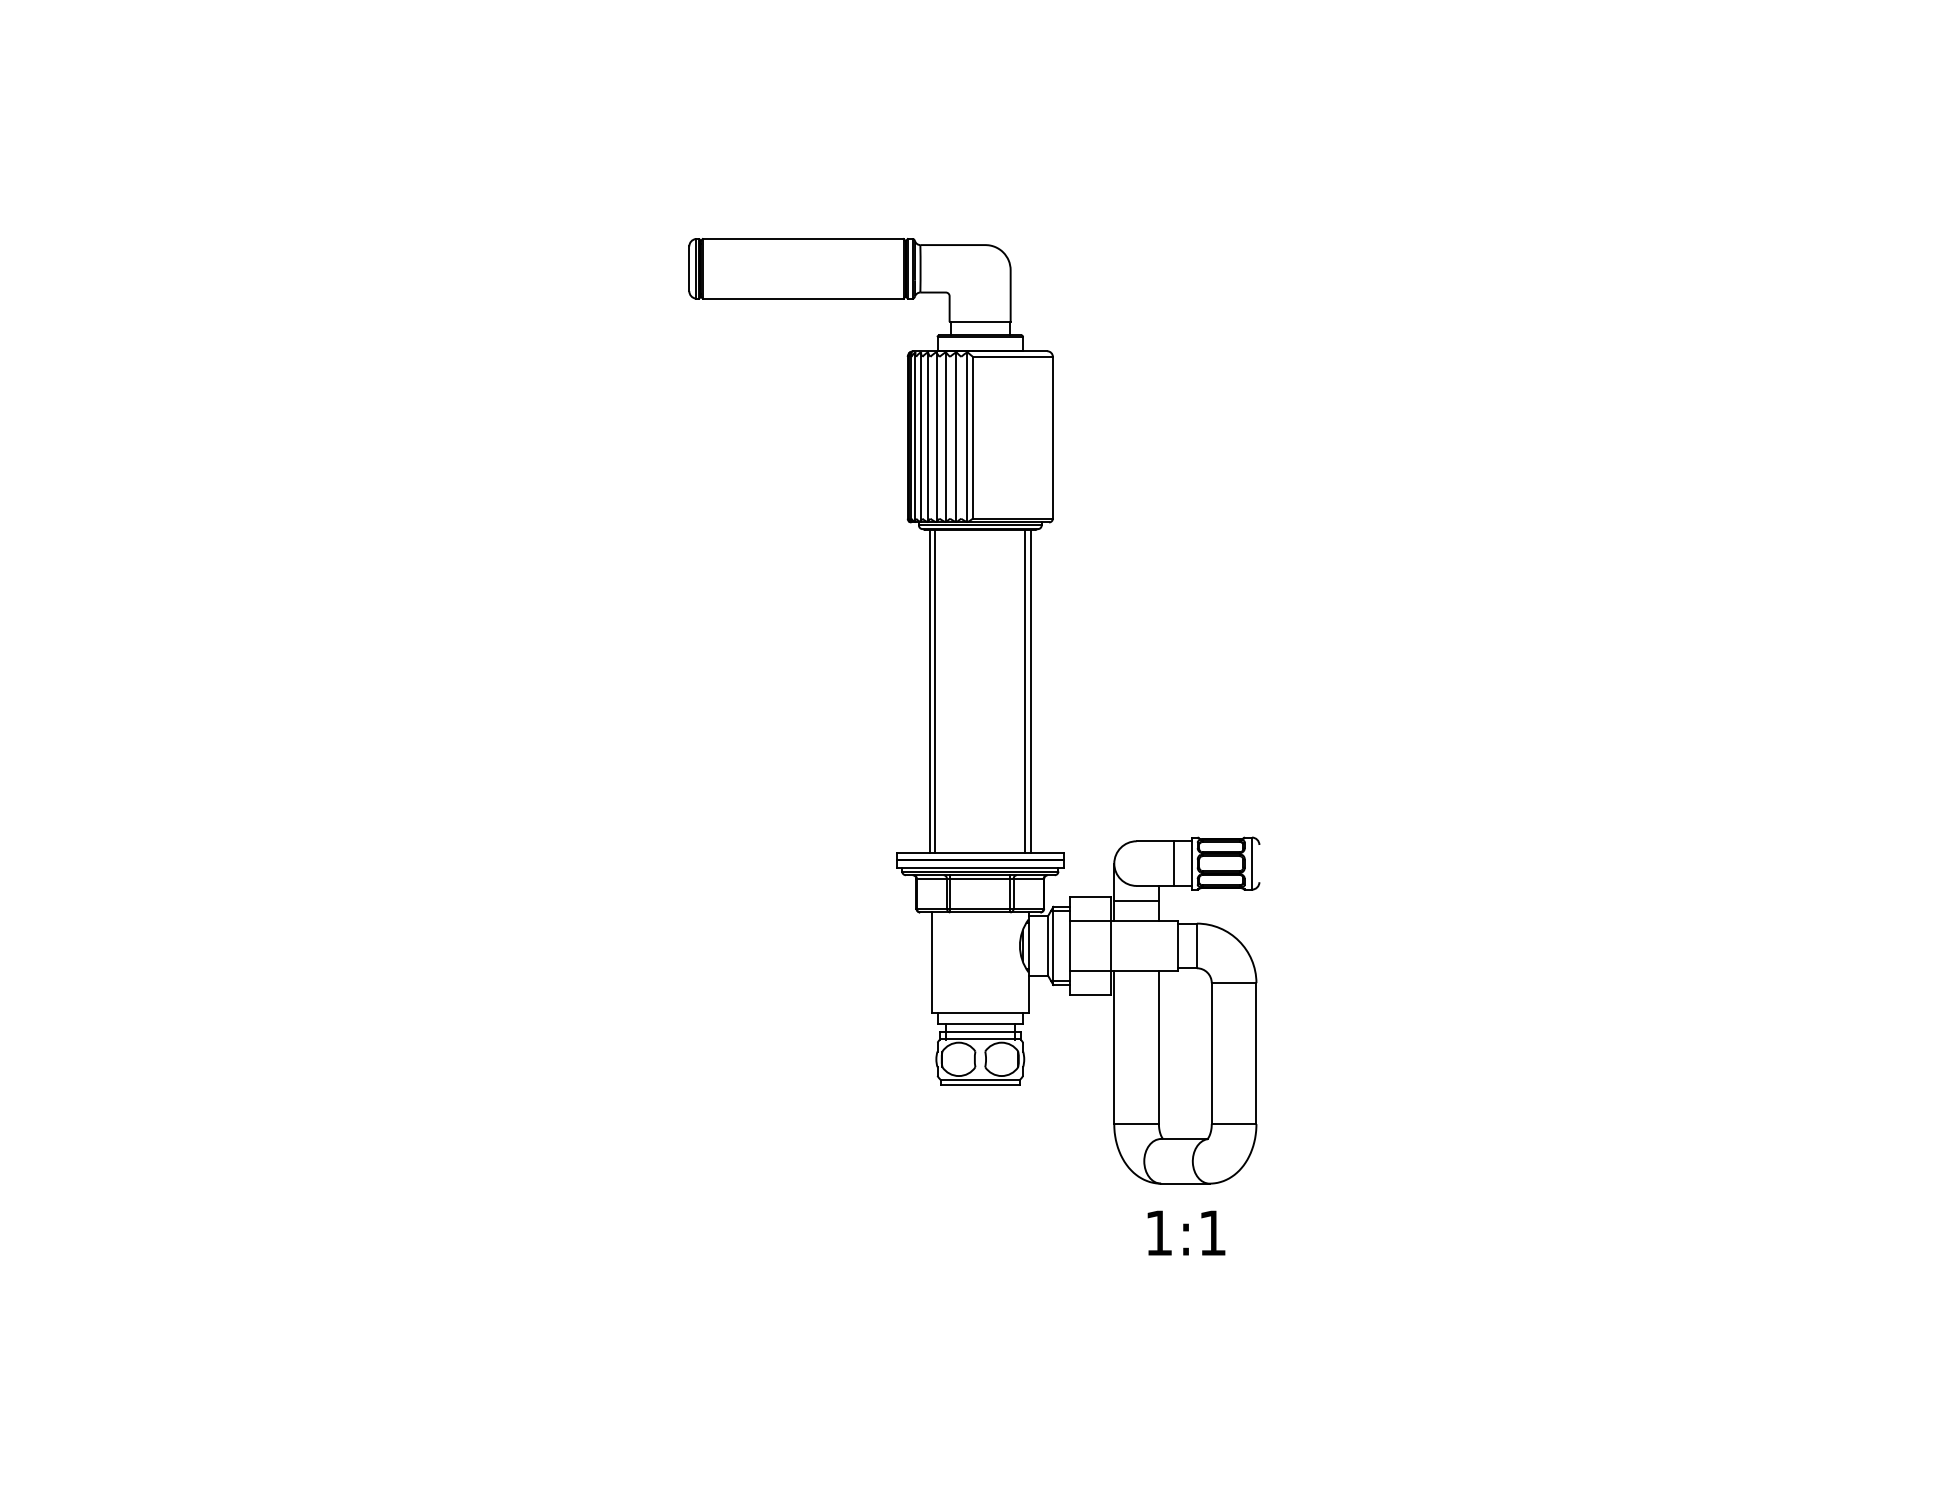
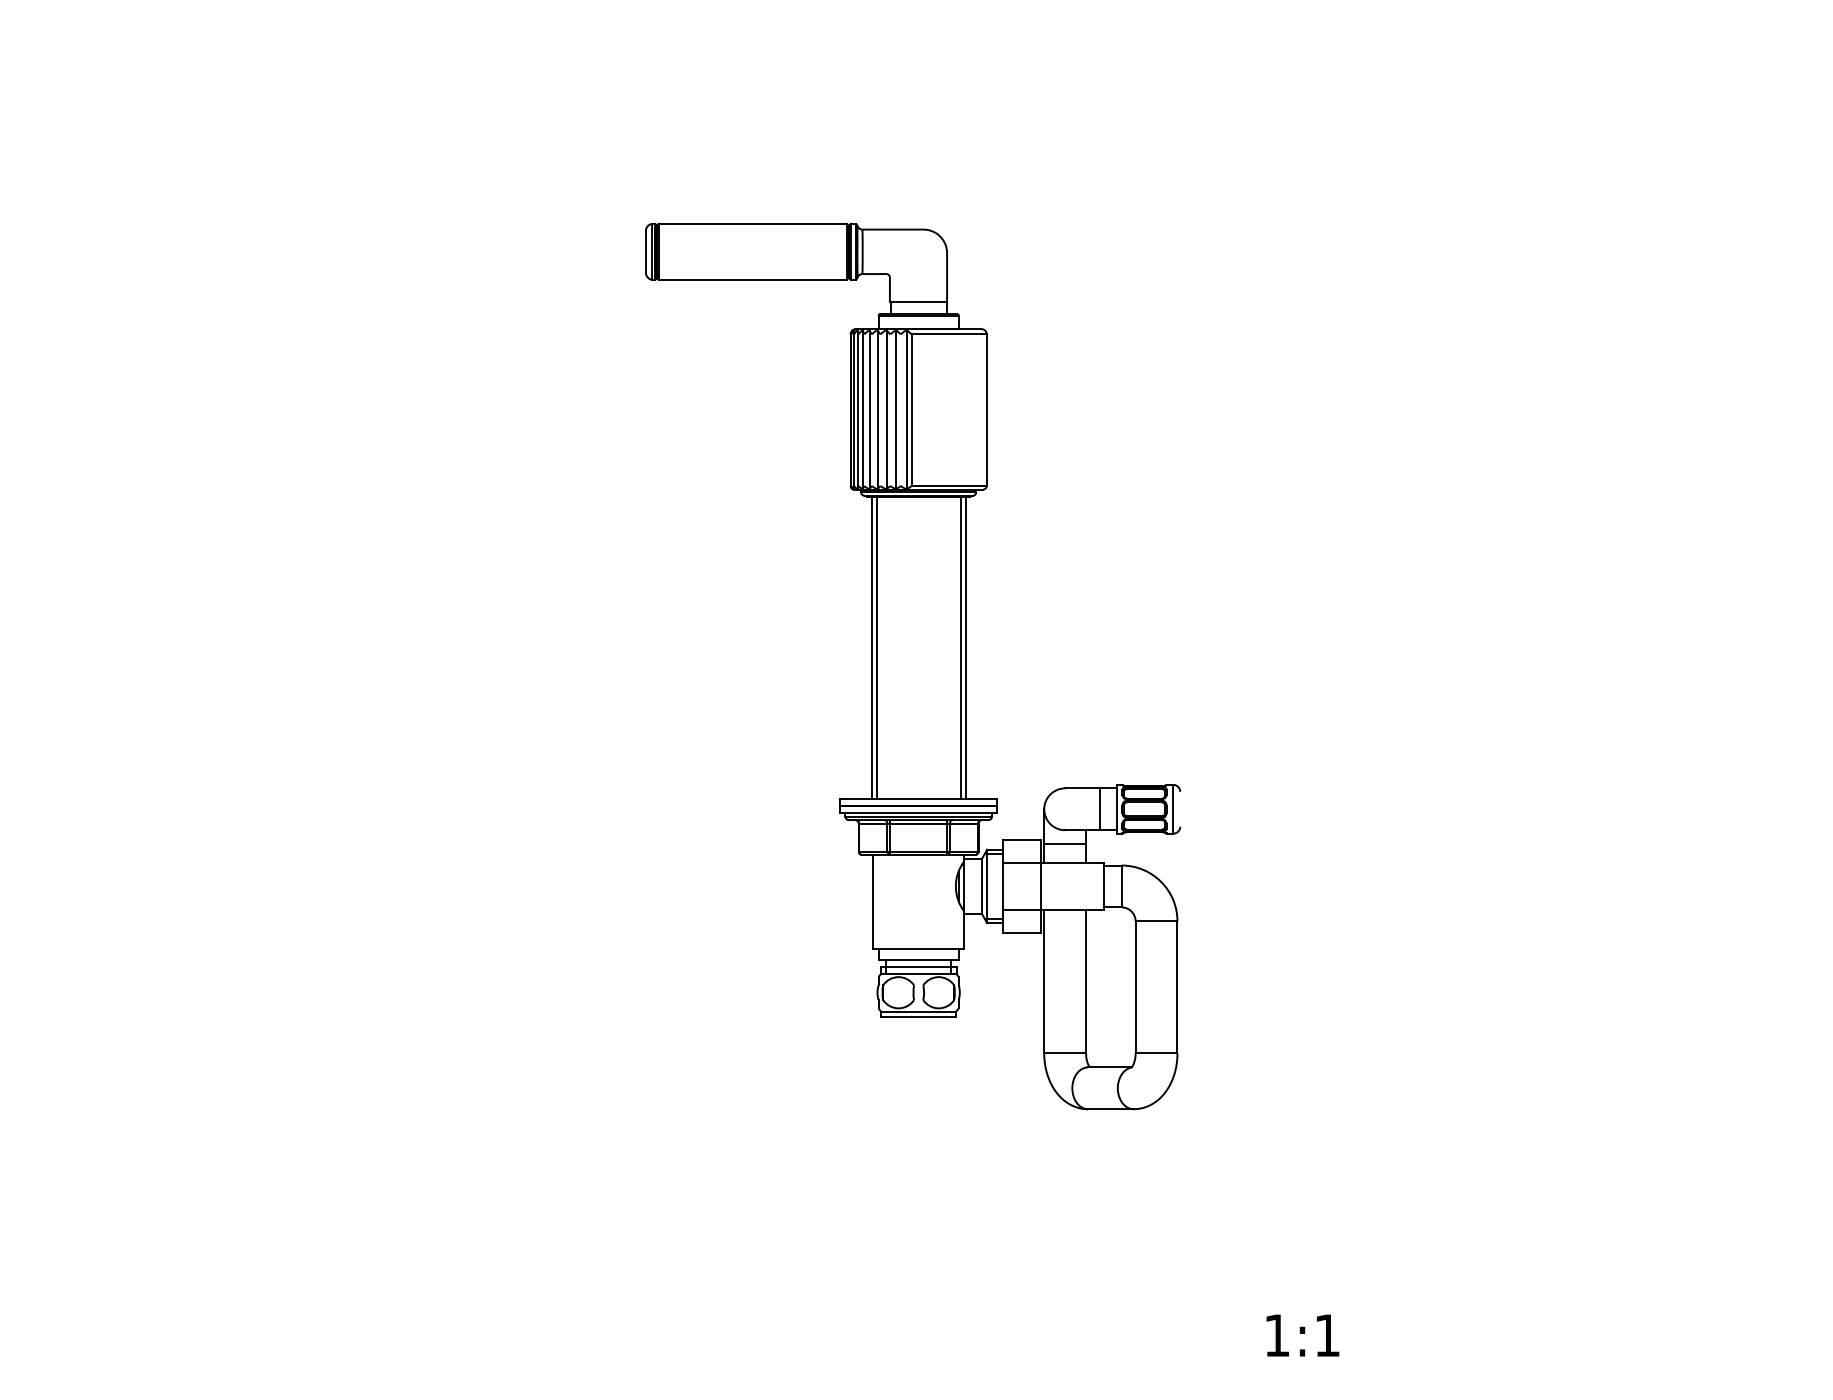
text: (1186, 1233) -> (1302, 1335), moved

